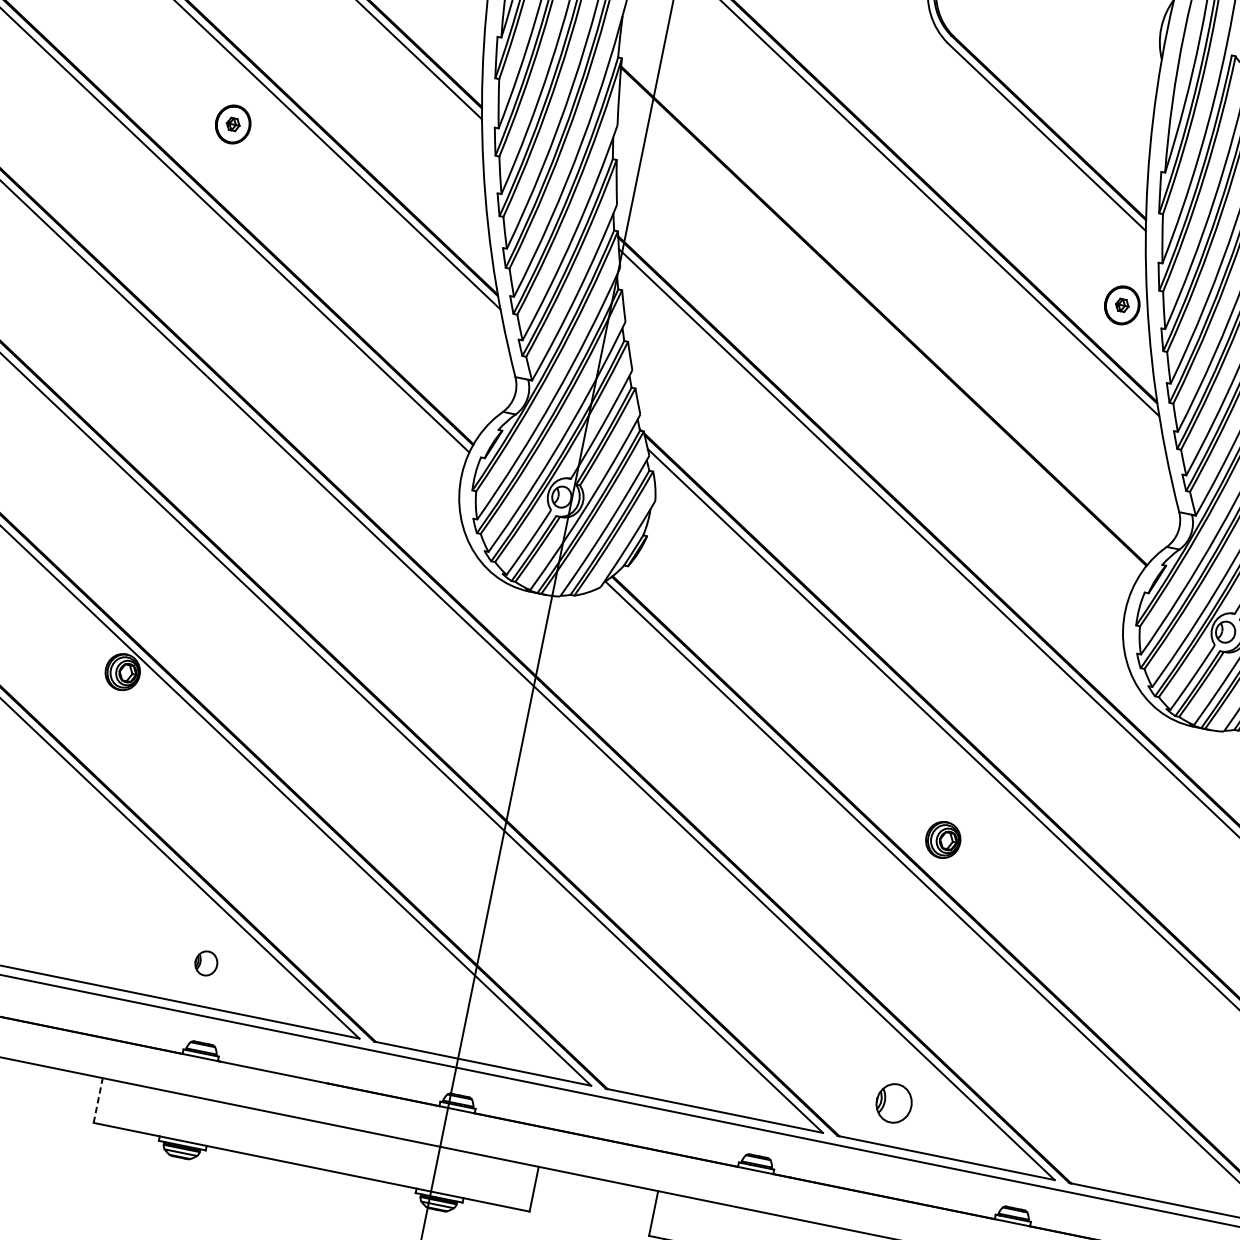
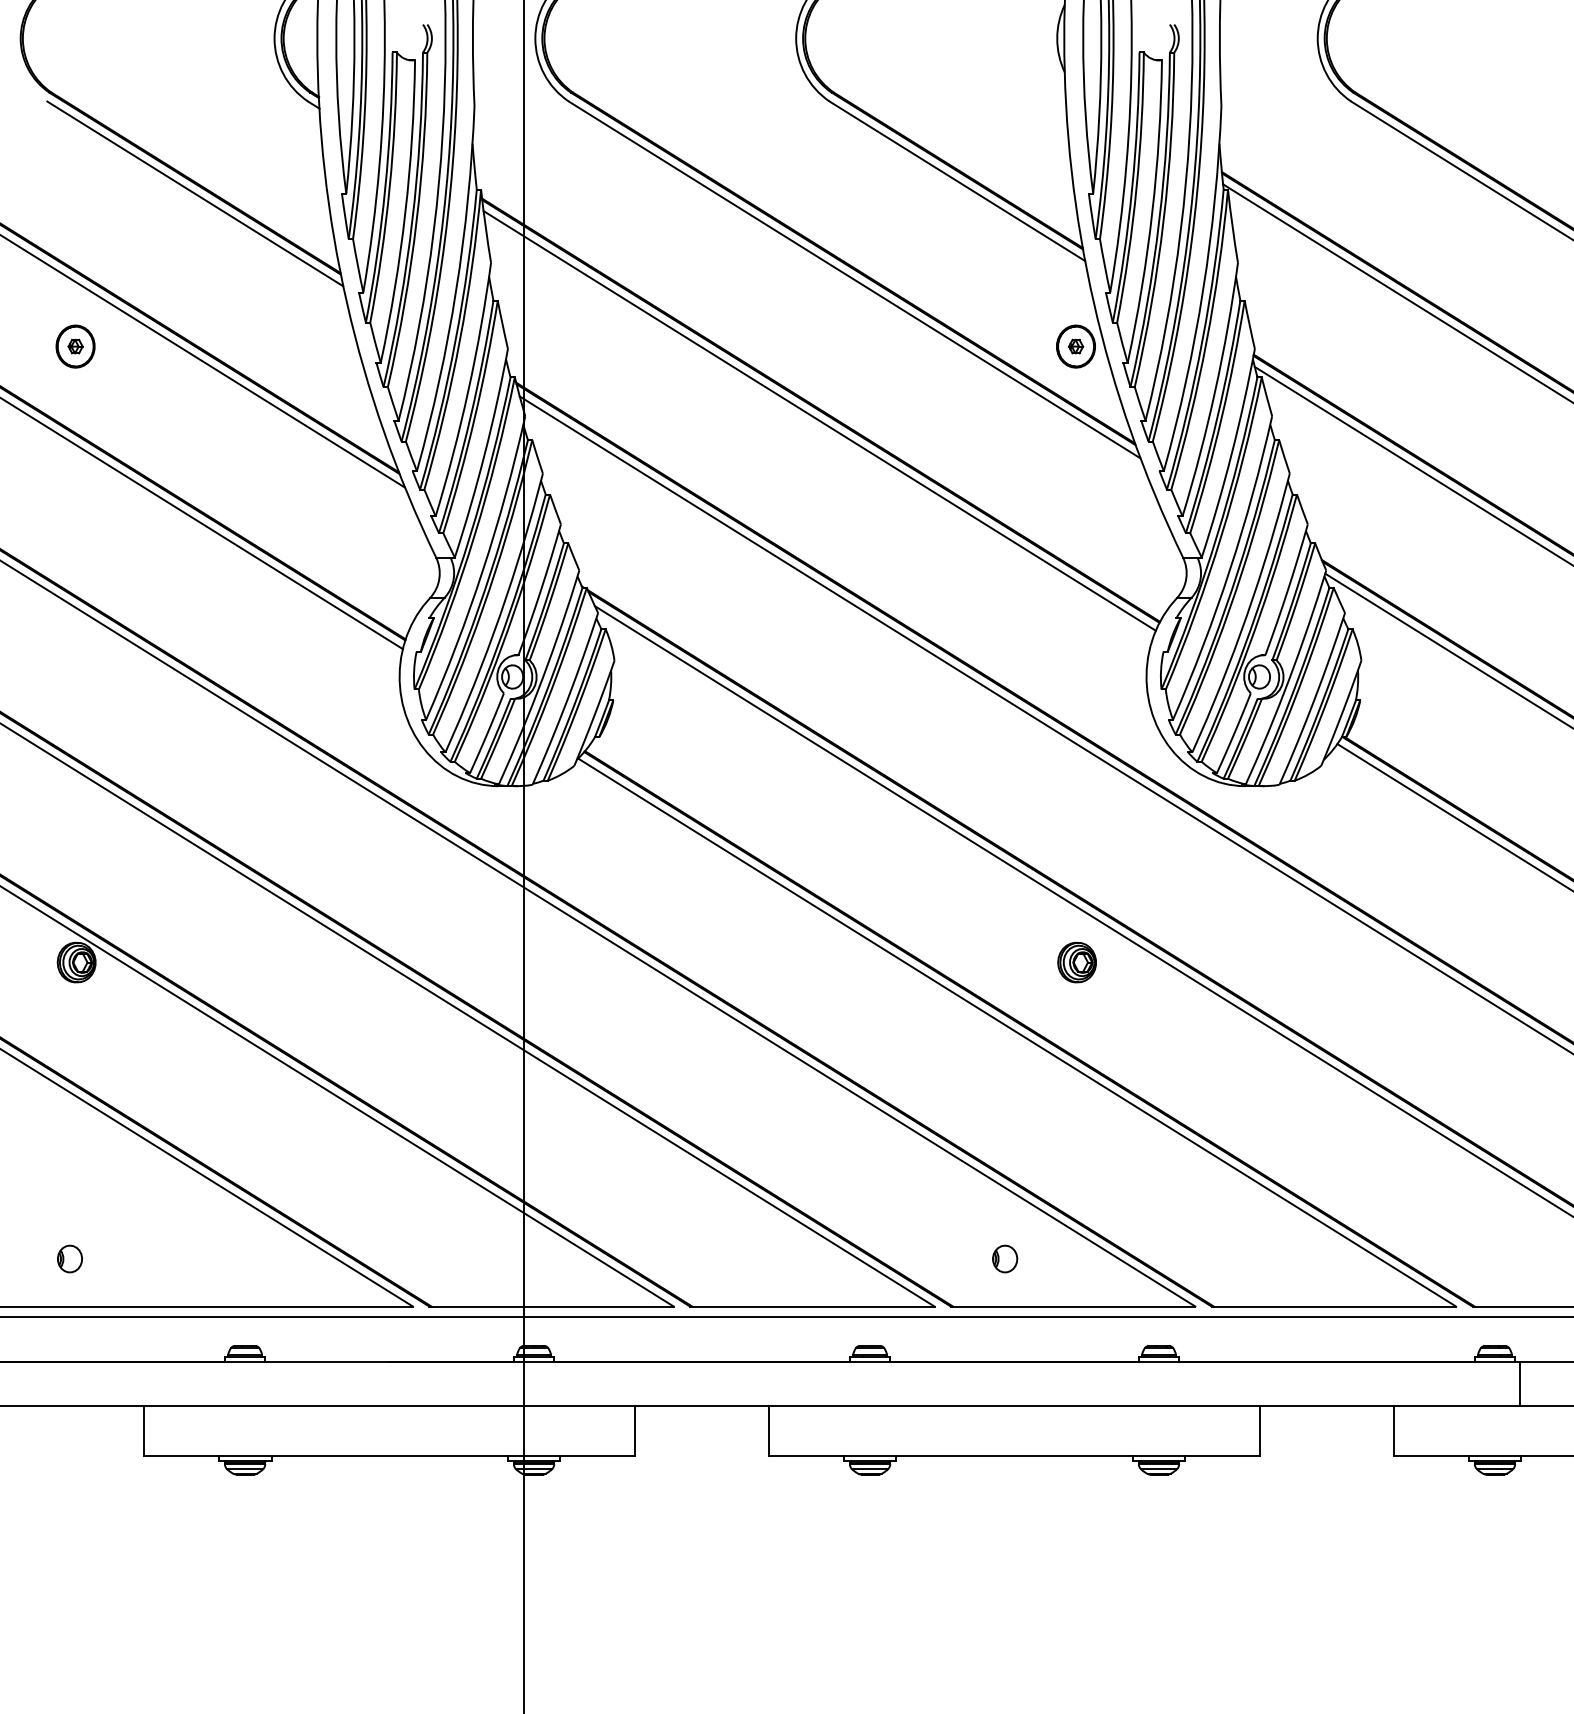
line: (880, 324) -> (819, 420), added
part: (942, 839) -> (1076, 962), moved
part: (205, 962) -> (69, 1258), moved
line: (98, 1100) -> (144, 1430), dashed -> solid
part: (894, 1103) -> (1005, 1258), size x0.62

